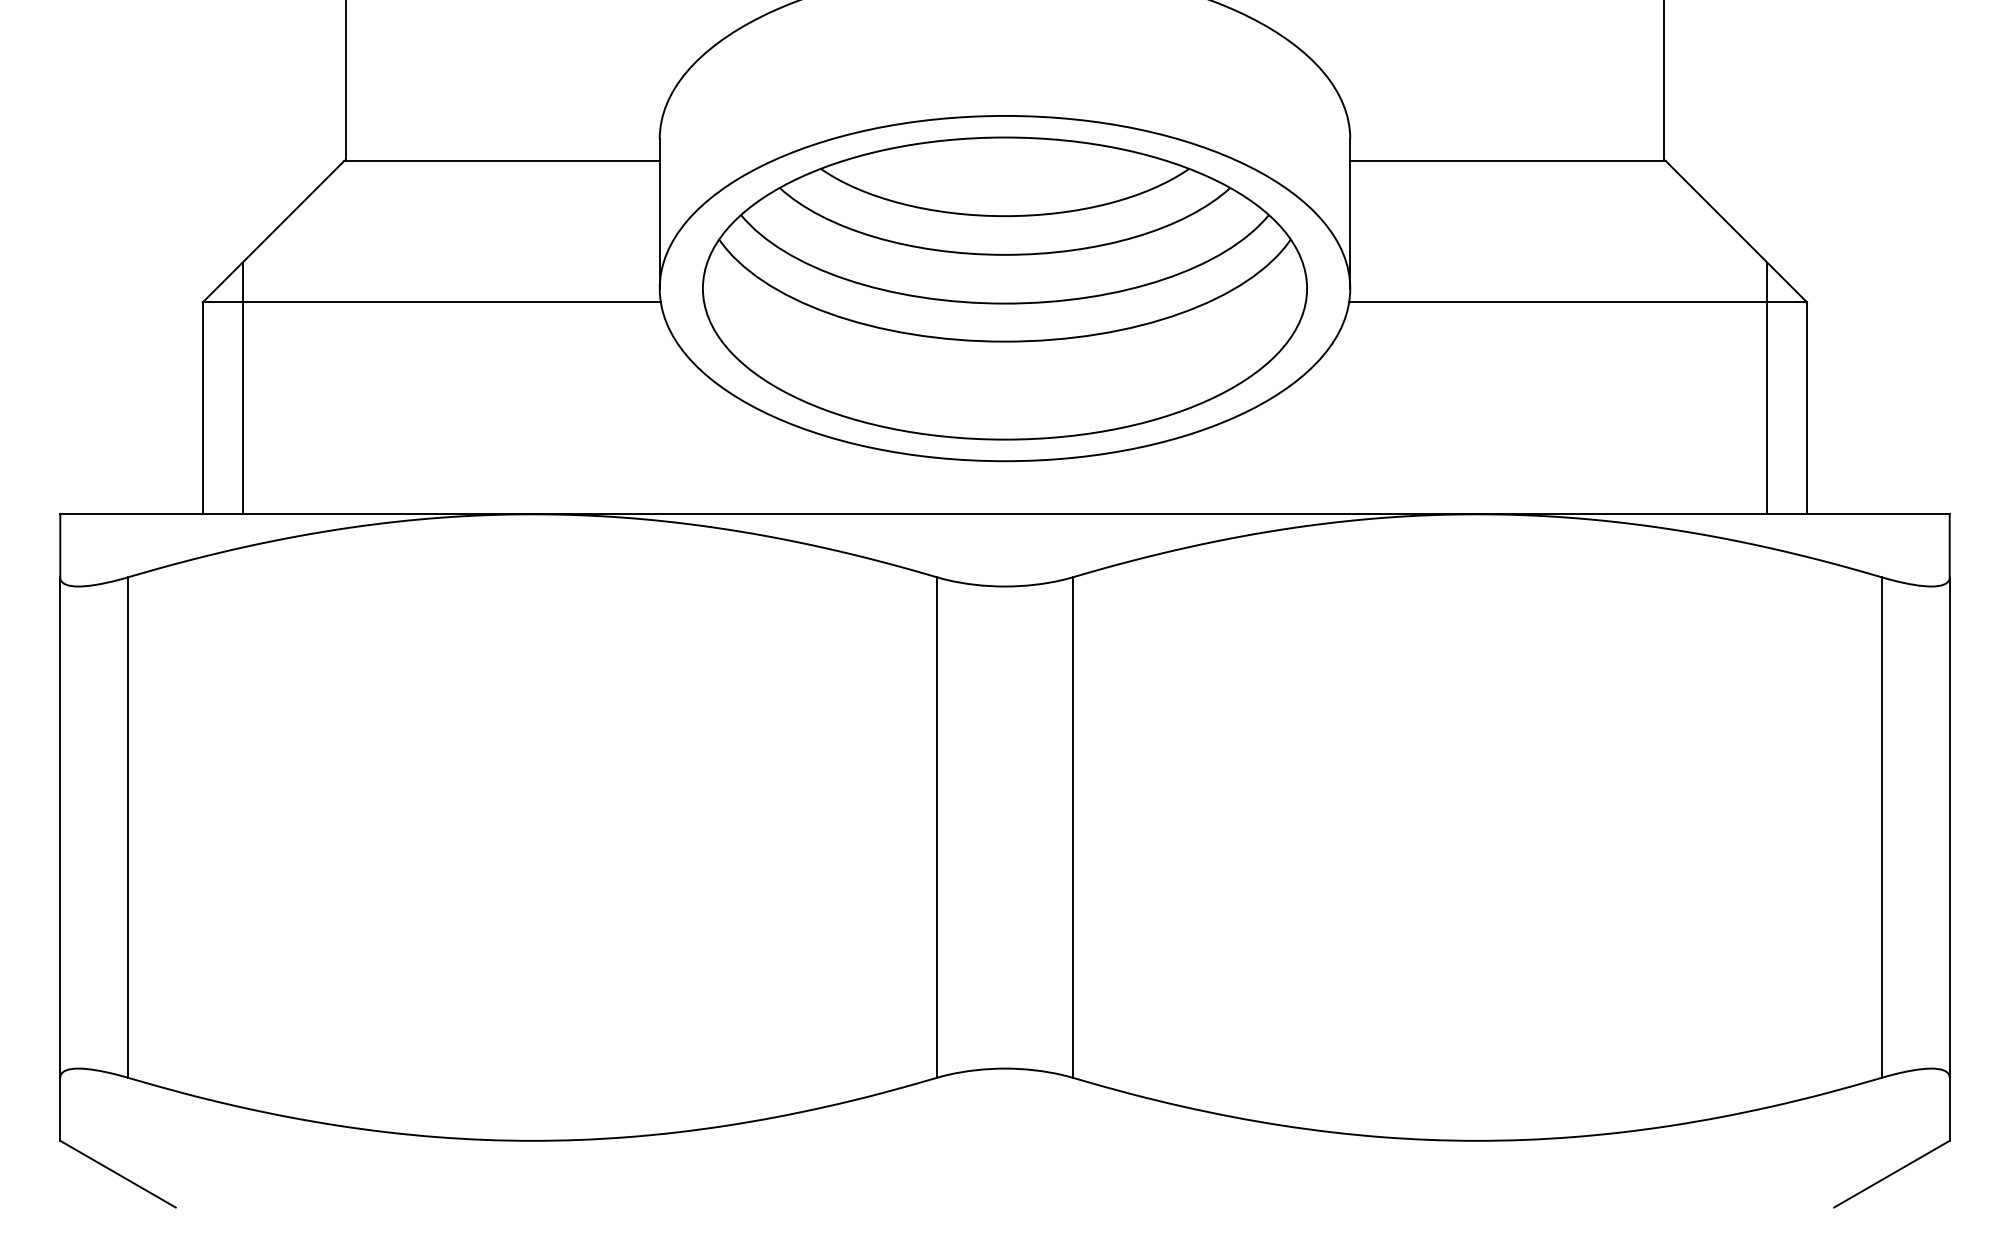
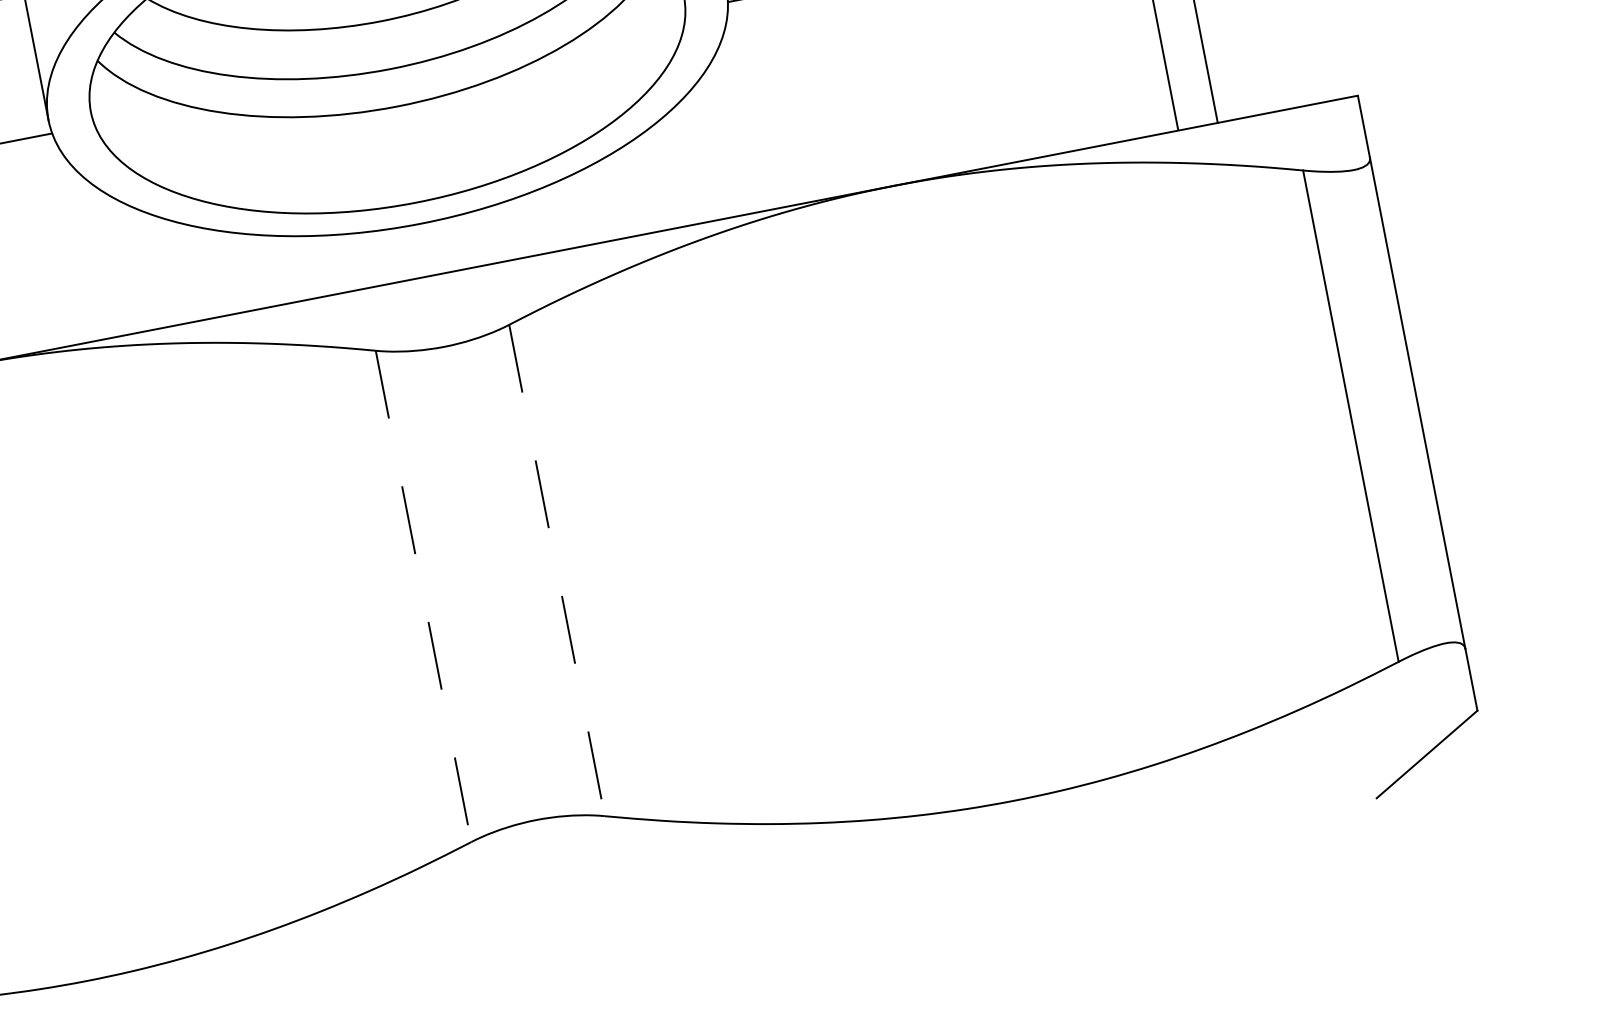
line: (936, 828) -> (423, 597), solid -> dashed
line: (1072, 828) -> (556, 571), solid -> dashed

